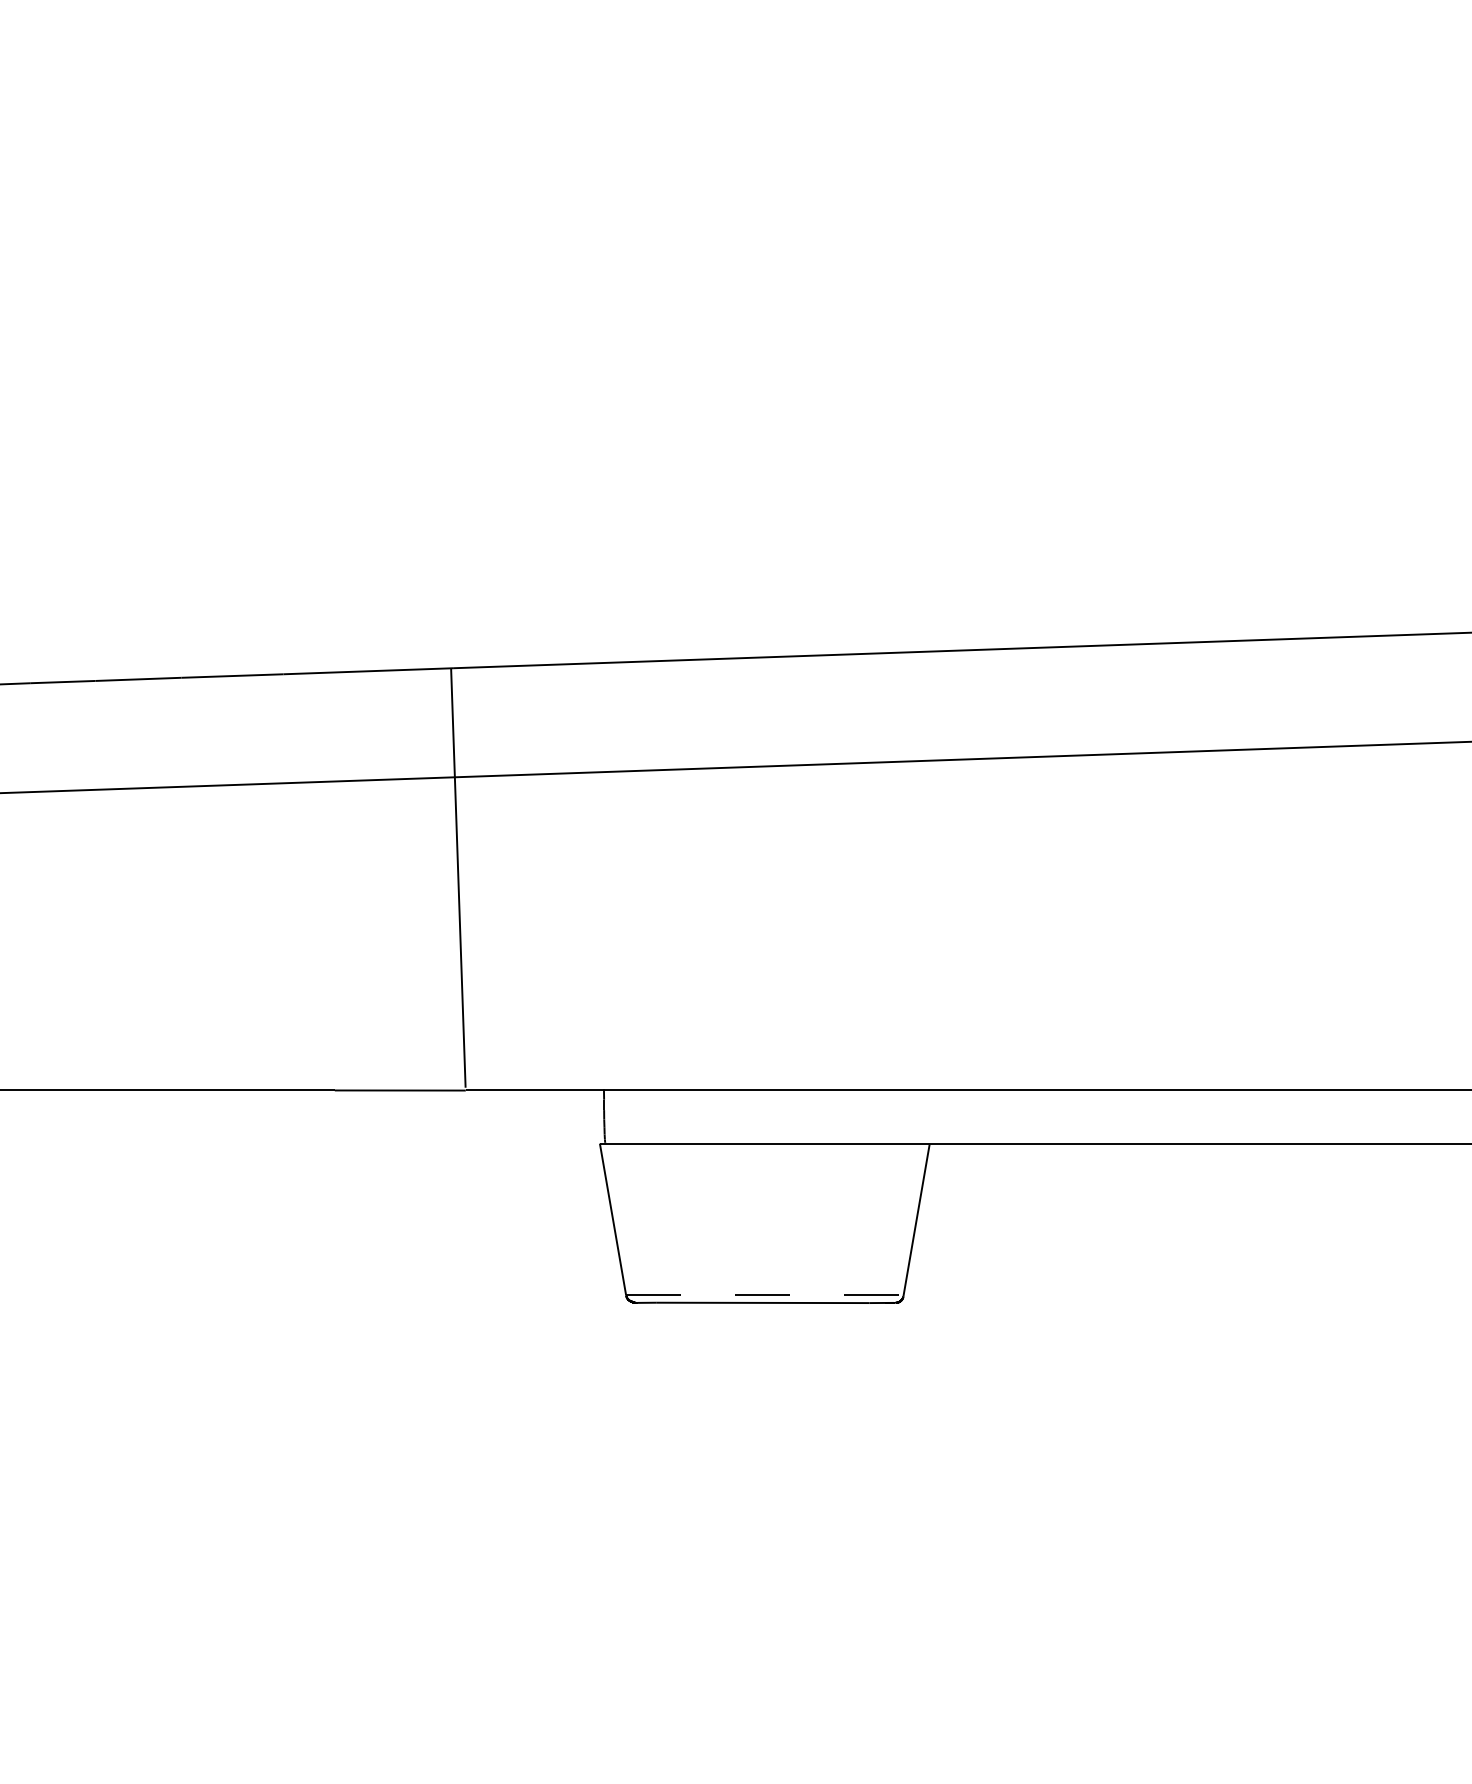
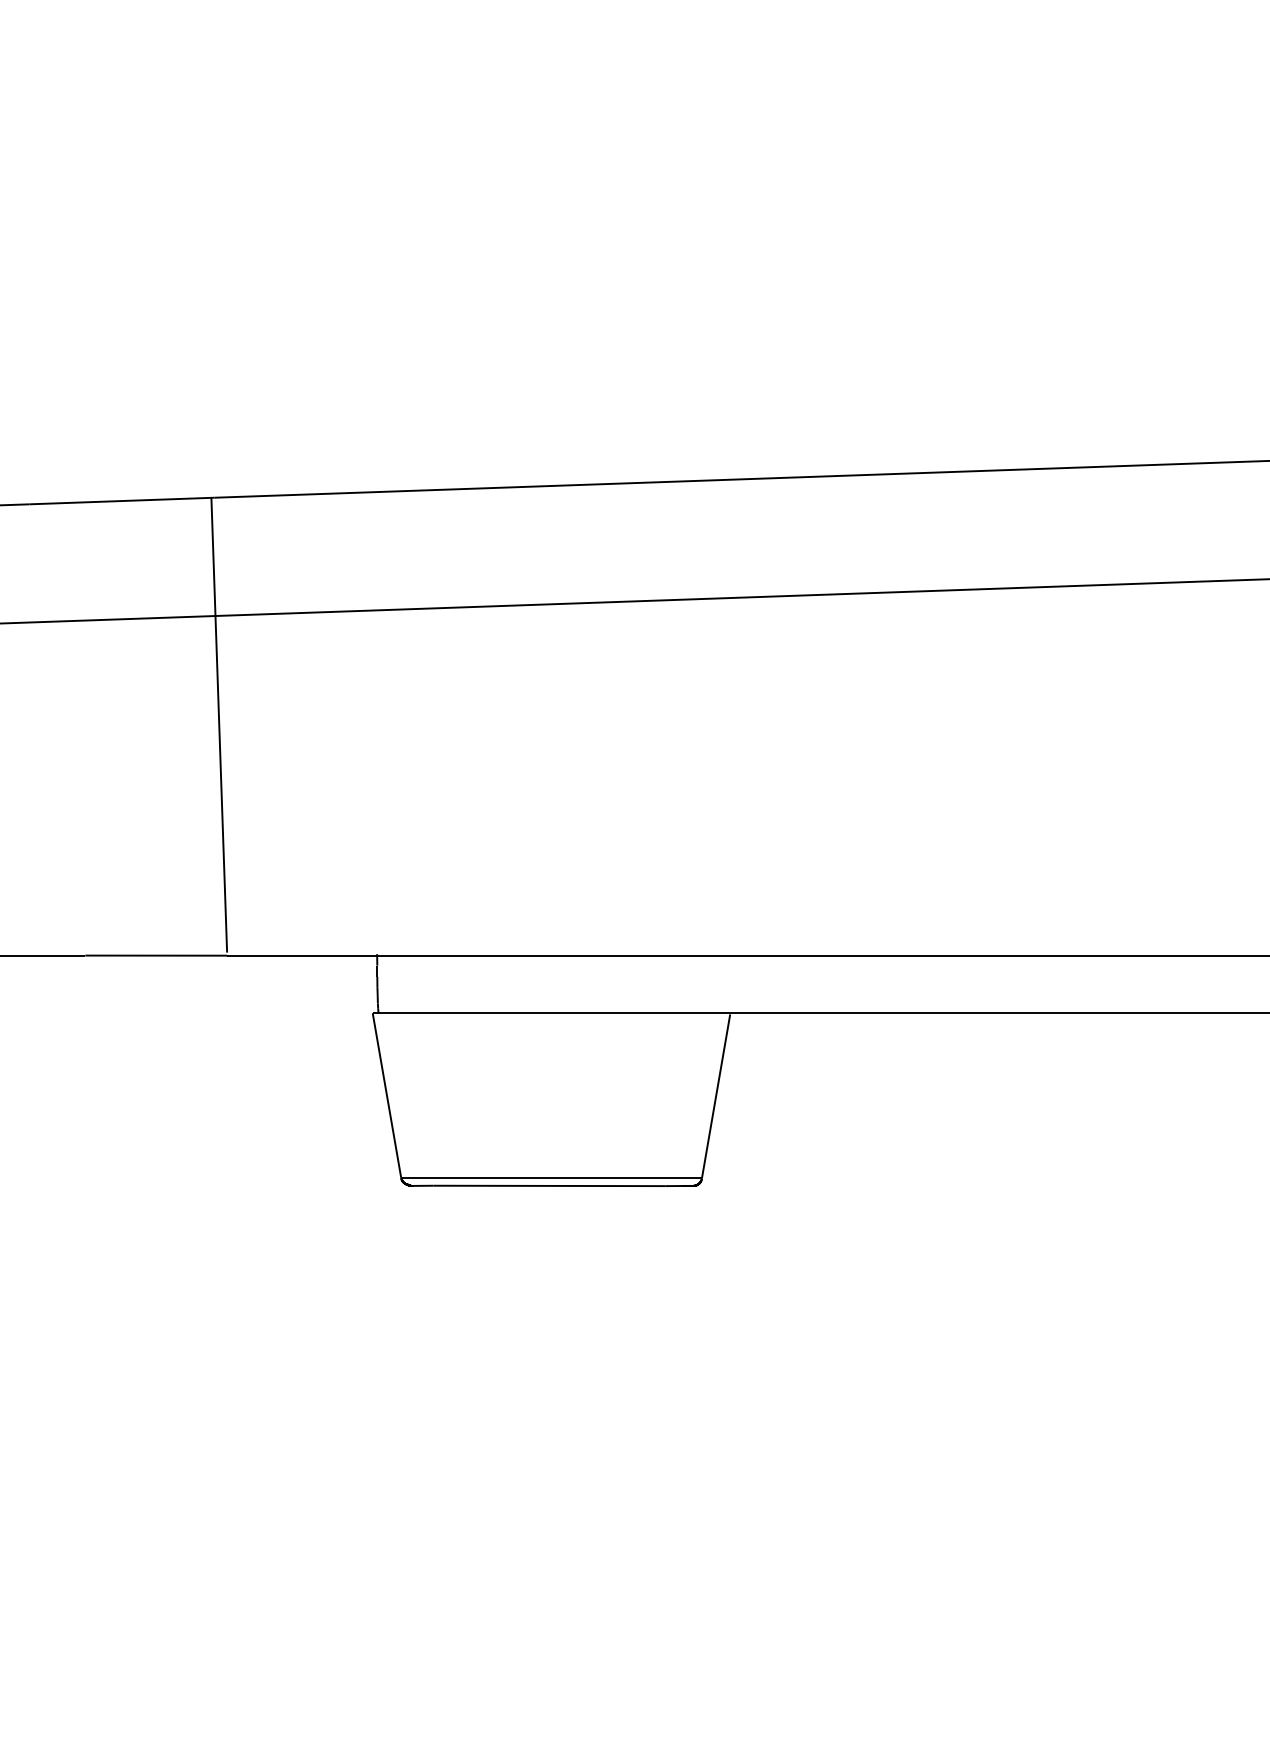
line: (764, 1295) -> (551, 1177), dashed -> solid

